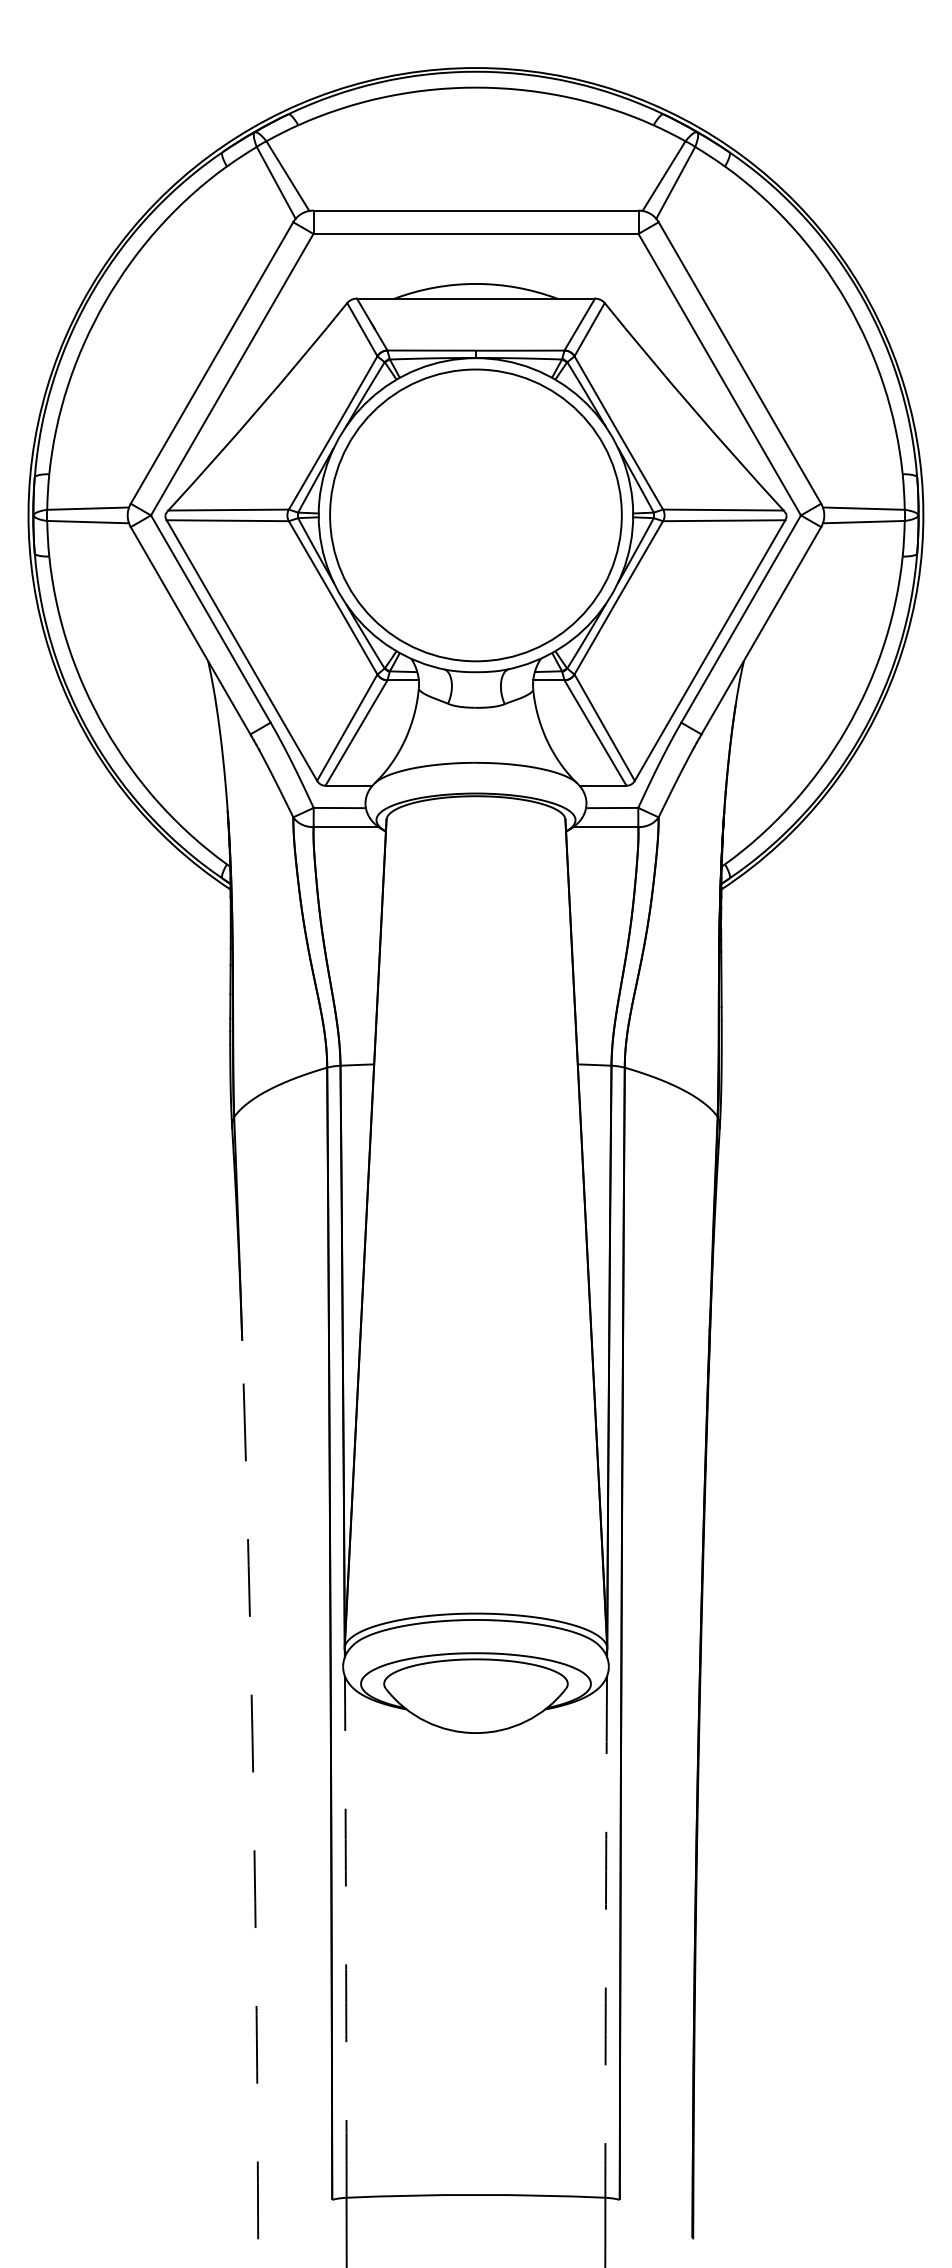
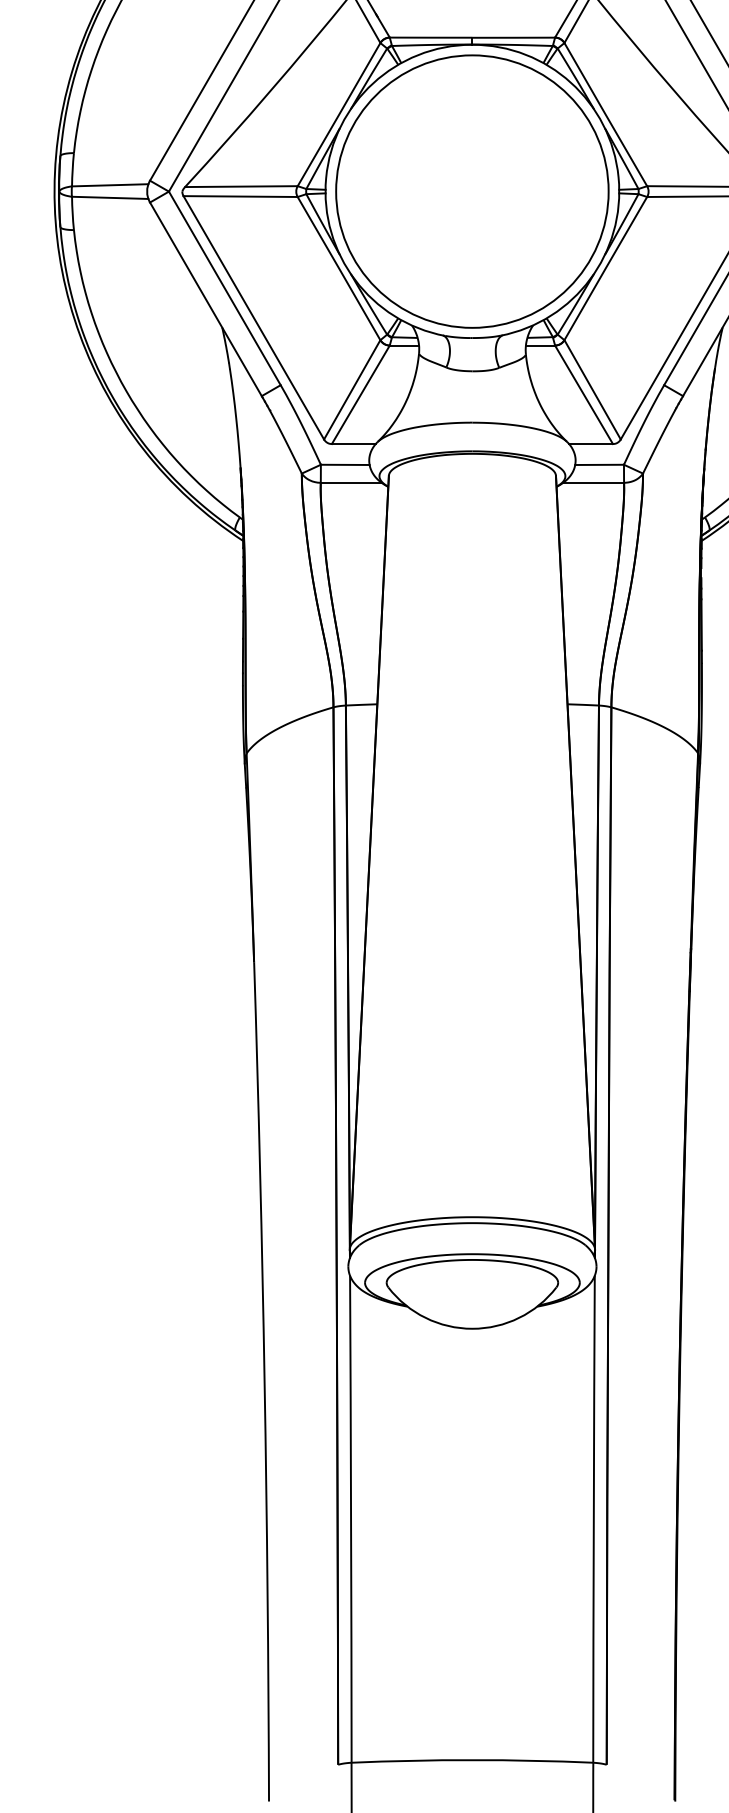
arc: (253, 1789) -> (264, 1381), dashed -> solid
arc: (346, 1937) -> (351, 1519), dashed -> solid
arc: (605, 1937) -> (593, 1519), dashed -> solid

